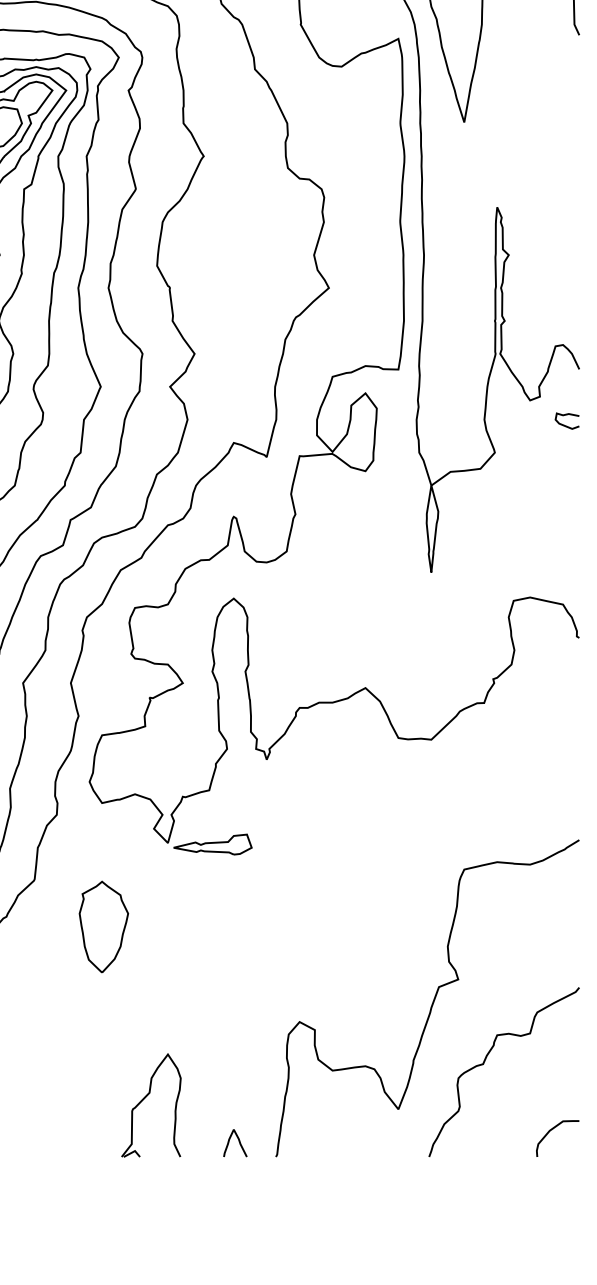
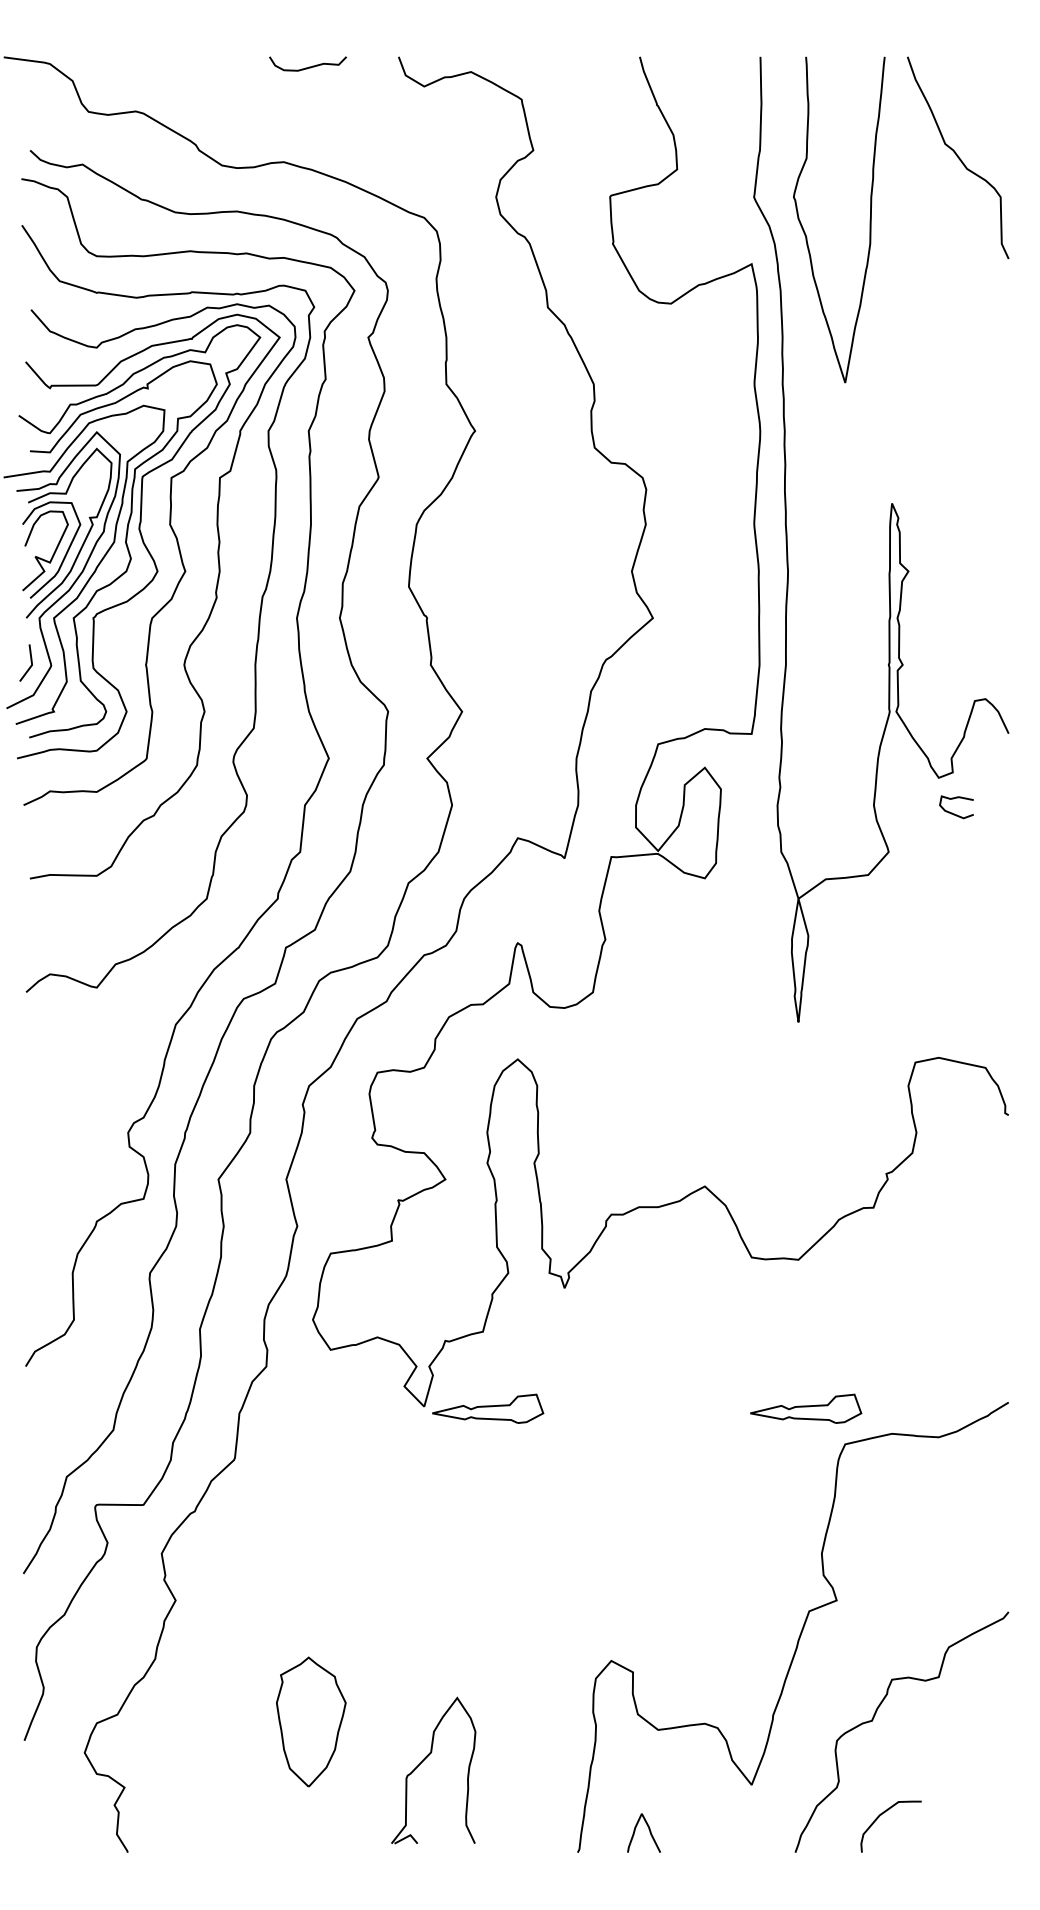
curve: (565, 425) -> (954, 813), moved
part: (437, 844) -> (806, 1408), added
part: (104, 926) -> (311, 1721), moved
part: (144, 1098) -> (424, 1760), moved
curve: (551, 1130) -> (881, 1815), moved
curve: (238, 1140) -> (648, 1829), moved

